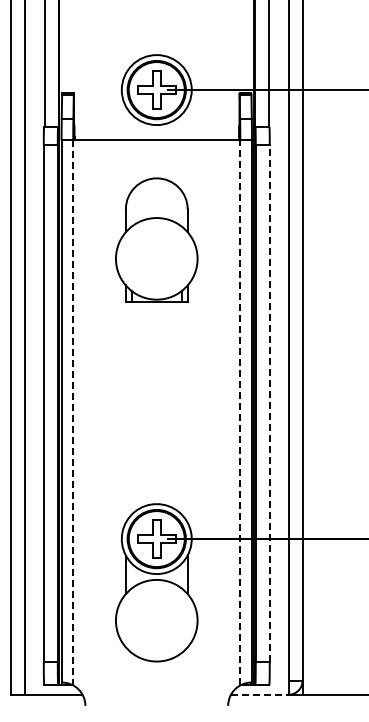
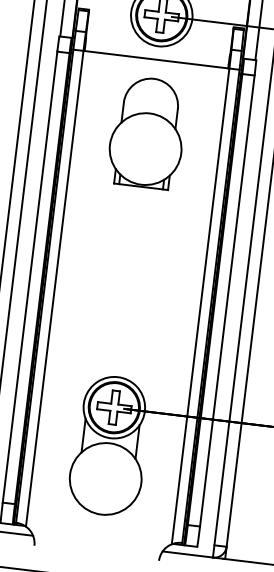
part: (156, 239) -> (147, 132), moved
line: (269, 402) -> (227, 300), dashed -> solid
line: (240, 412) -> (200, 306), dashed -> solid
line: (73, 413) -> (54, 289), dashed -> solid
line: (259, 694) -> (187, 554), dashed -> solid

